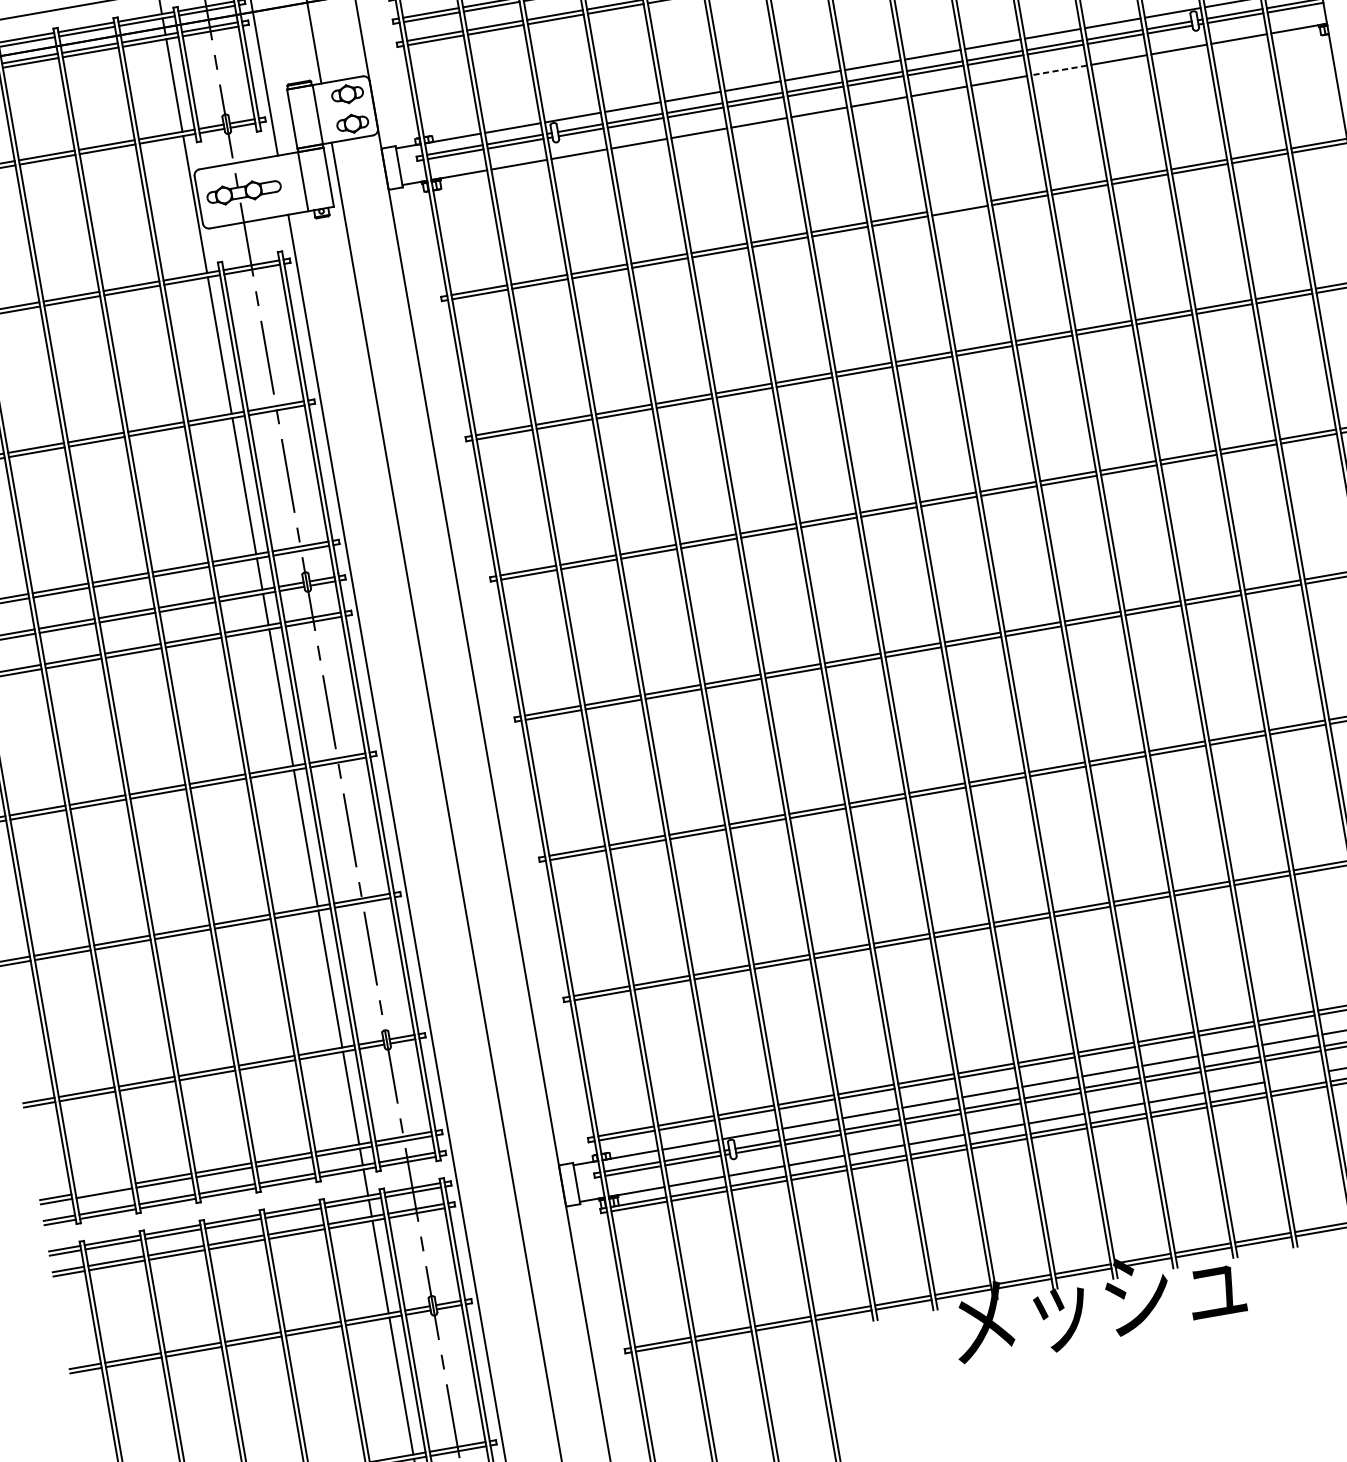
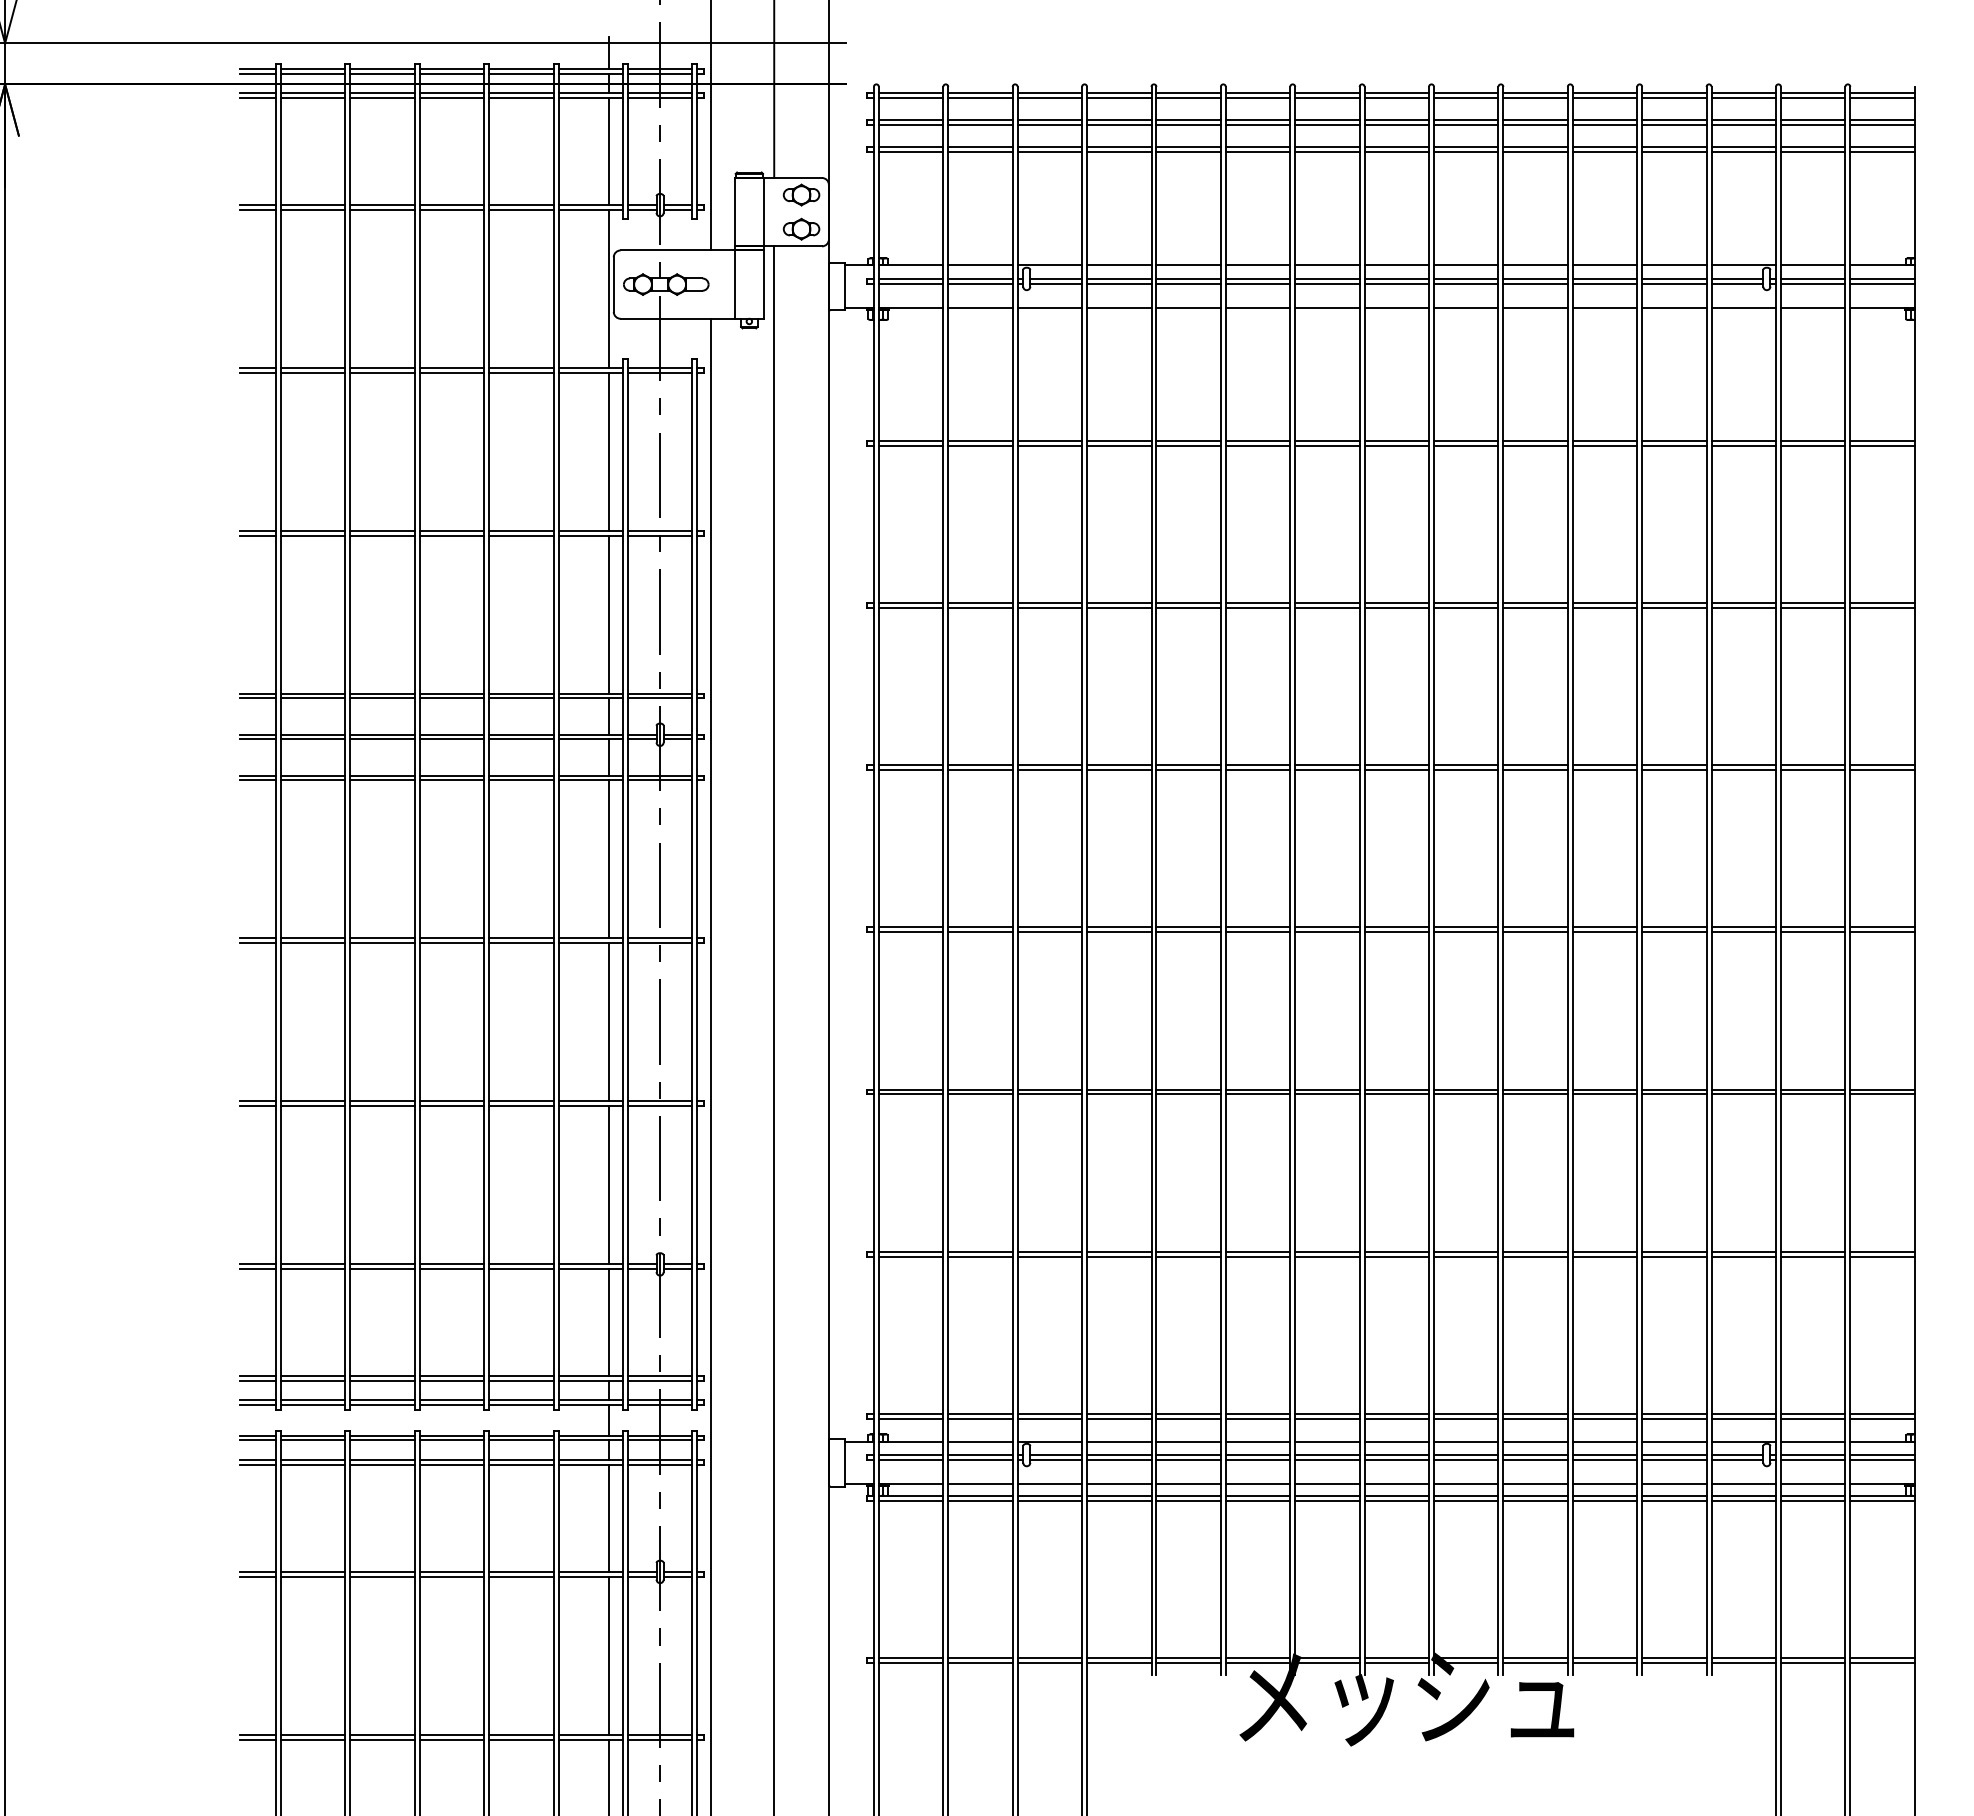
line: (1058, 70) -> (1604, 307), dashed -> solid
line: (958, 206) -> (1465, 440), added
line: (1296, 1076) -> (1674, 1483), added
line: (103, 1189) -> (312, 1376), added

